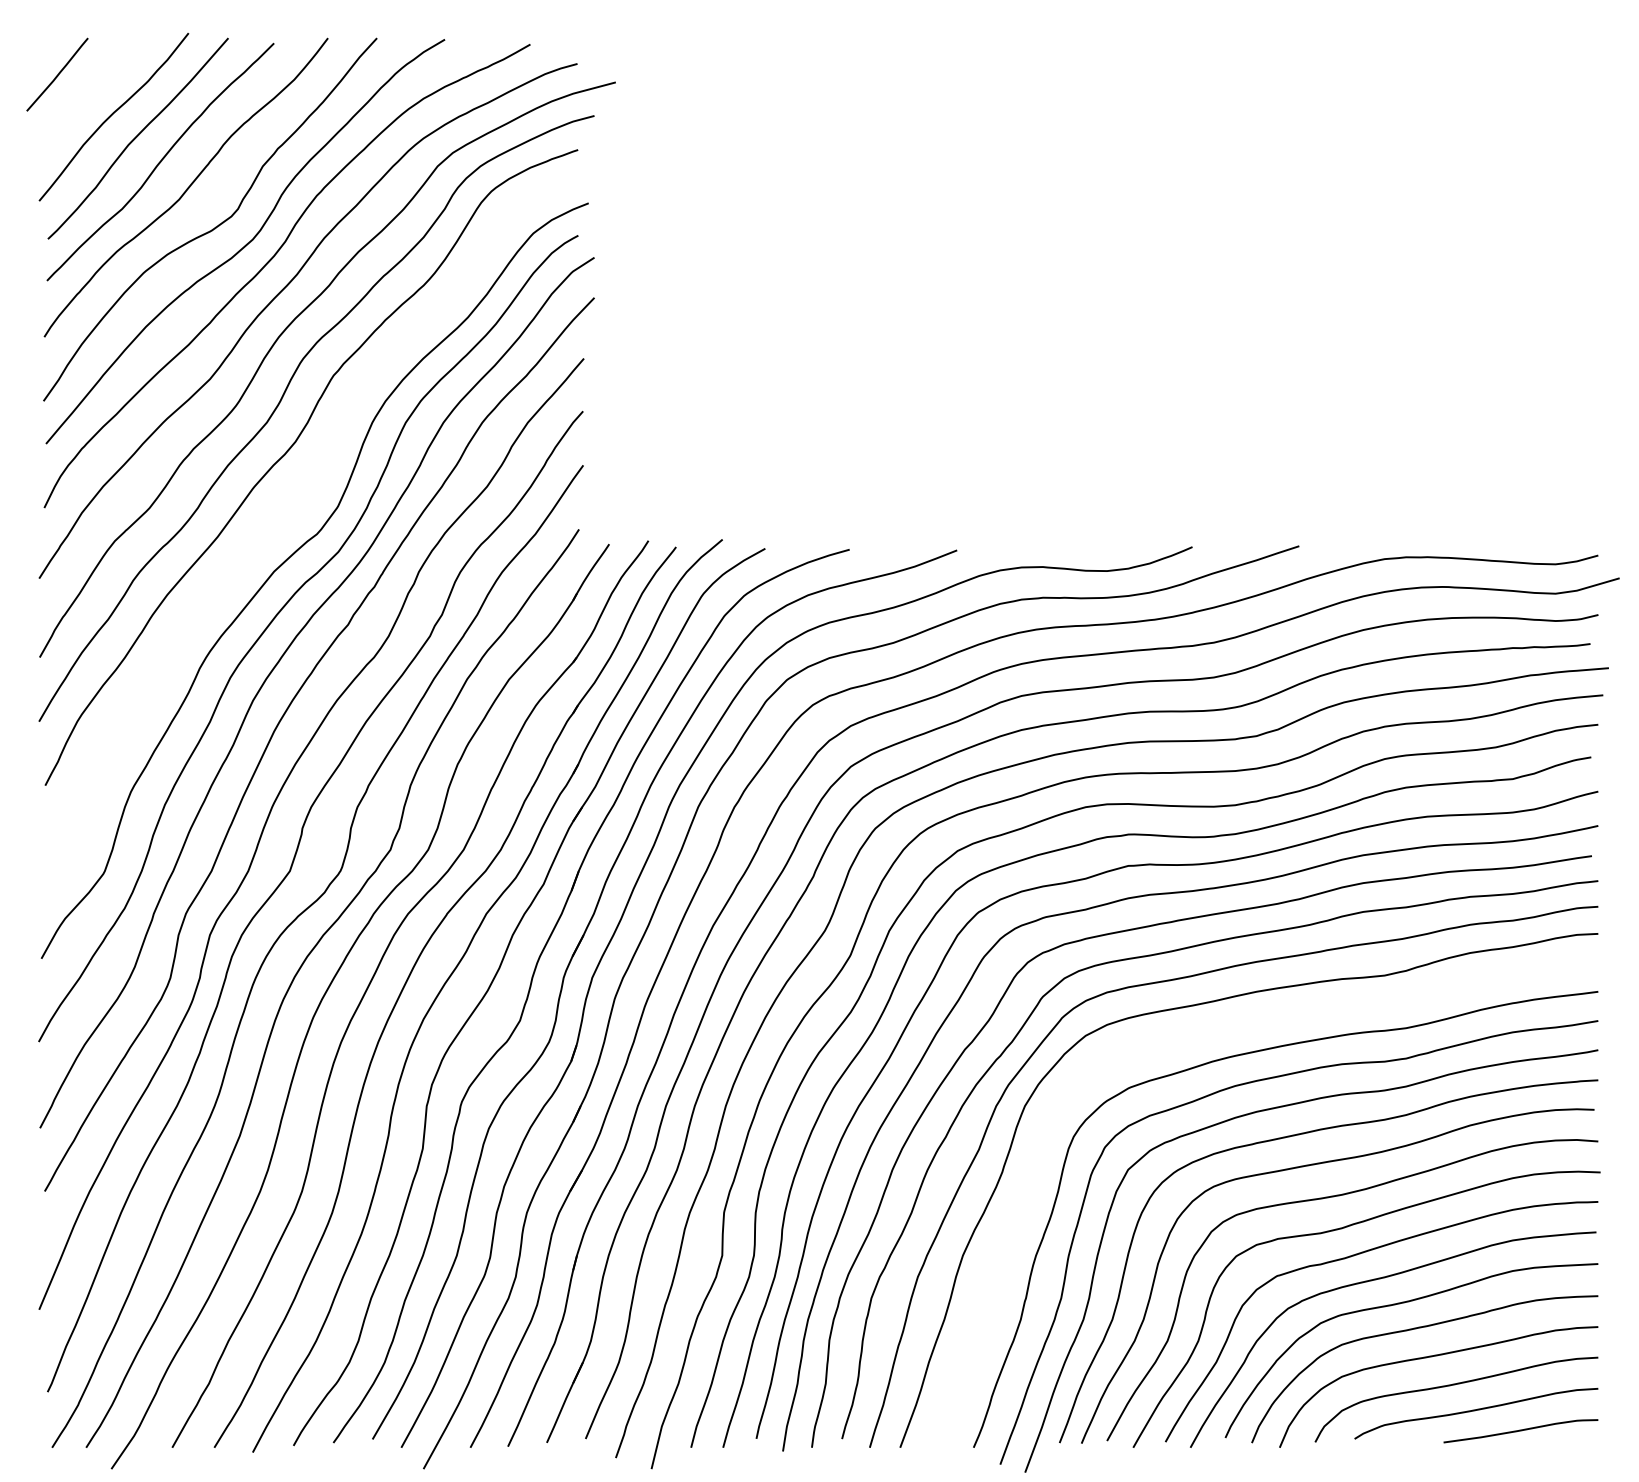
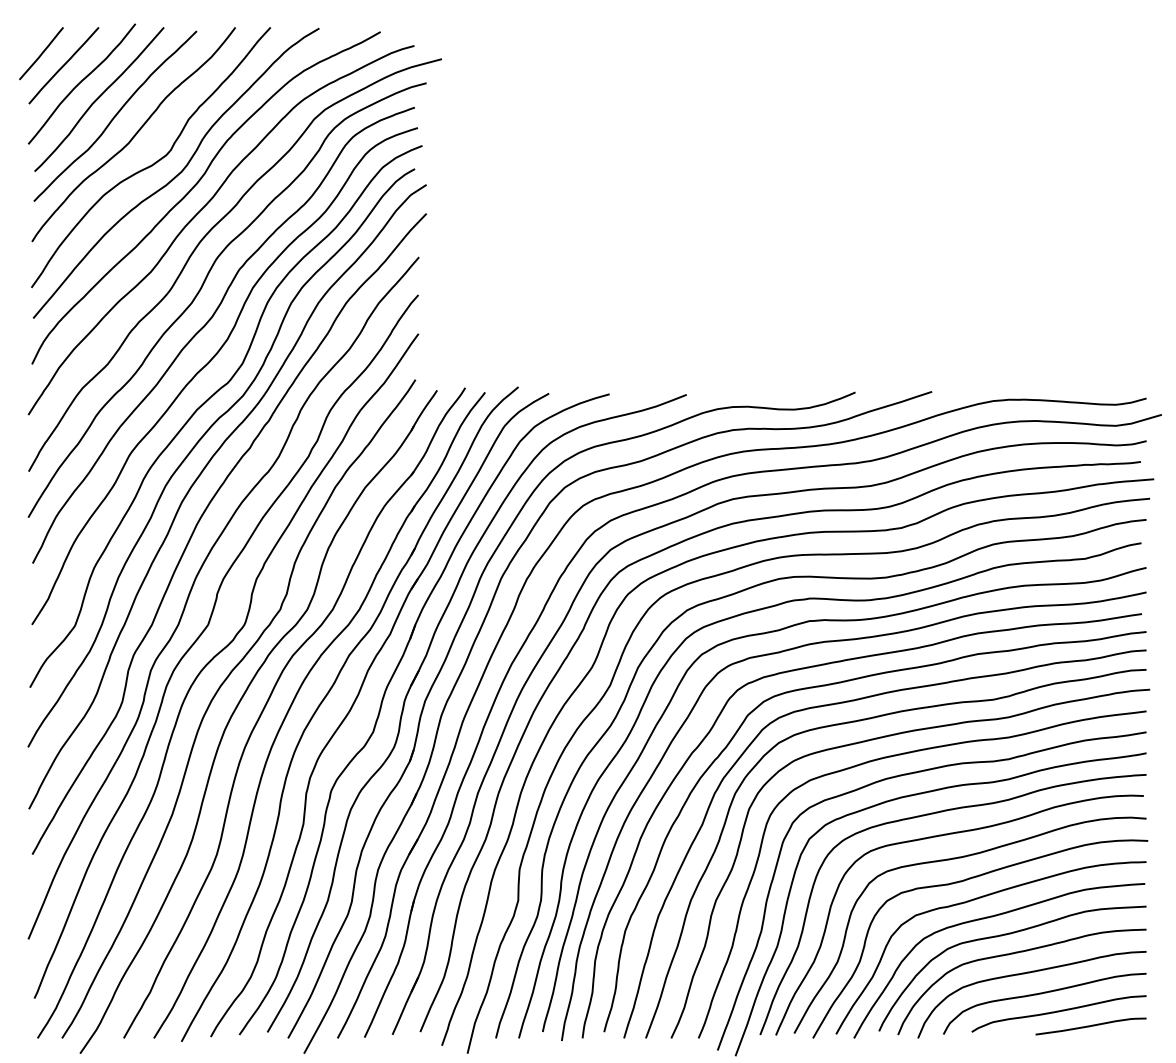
curve: (88, 91) -> (63, 65), added
curve: (290, 507) -> (208, 364), added
curve: (1228, 1029) -> (881, 738), added

